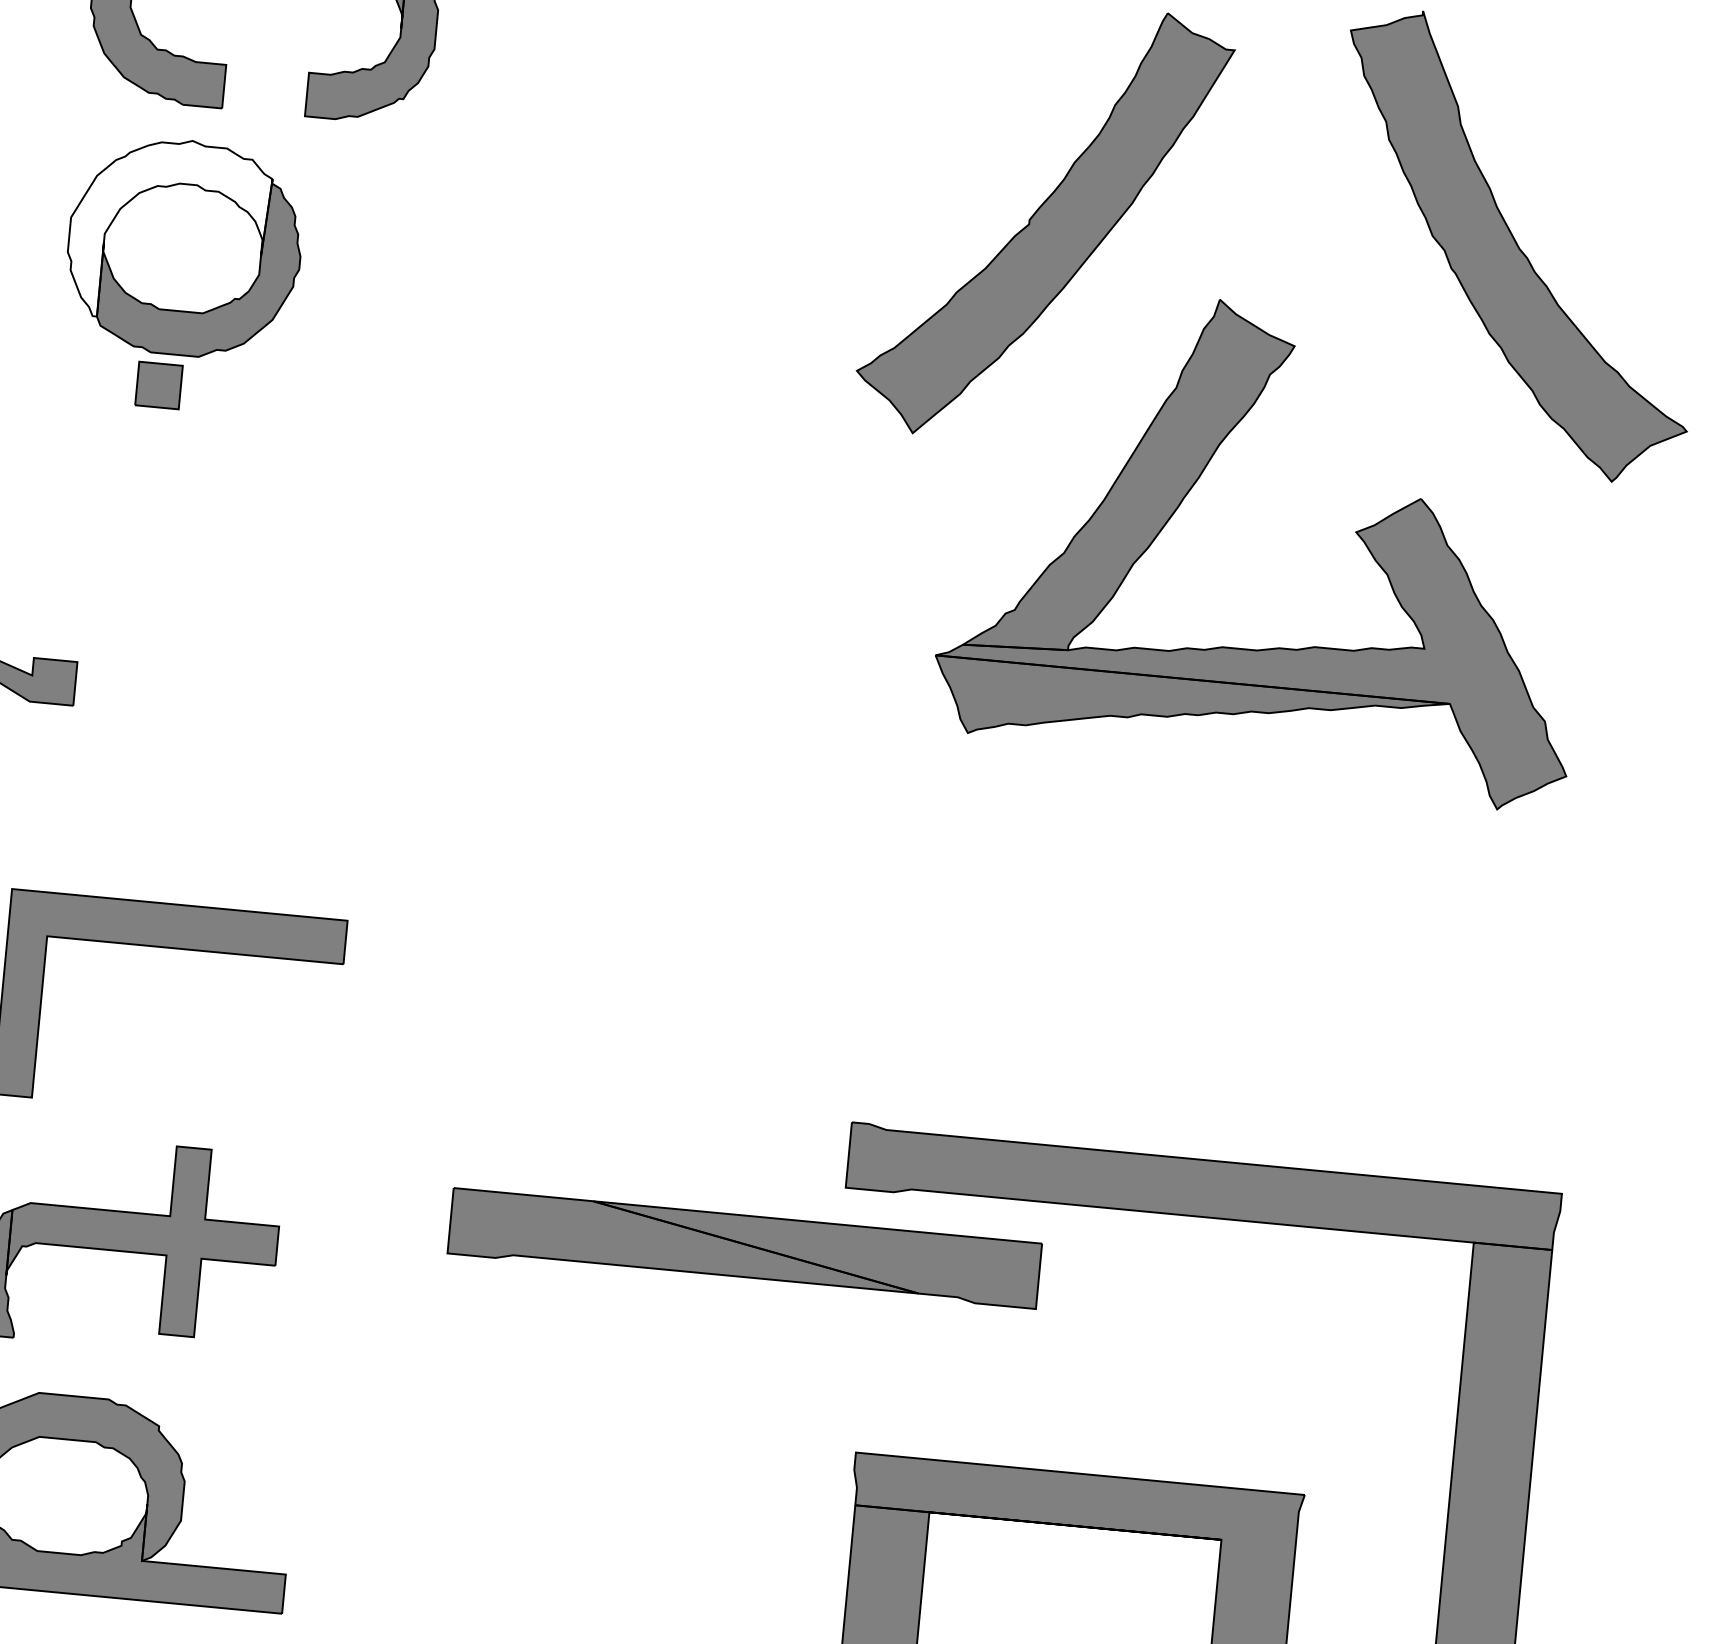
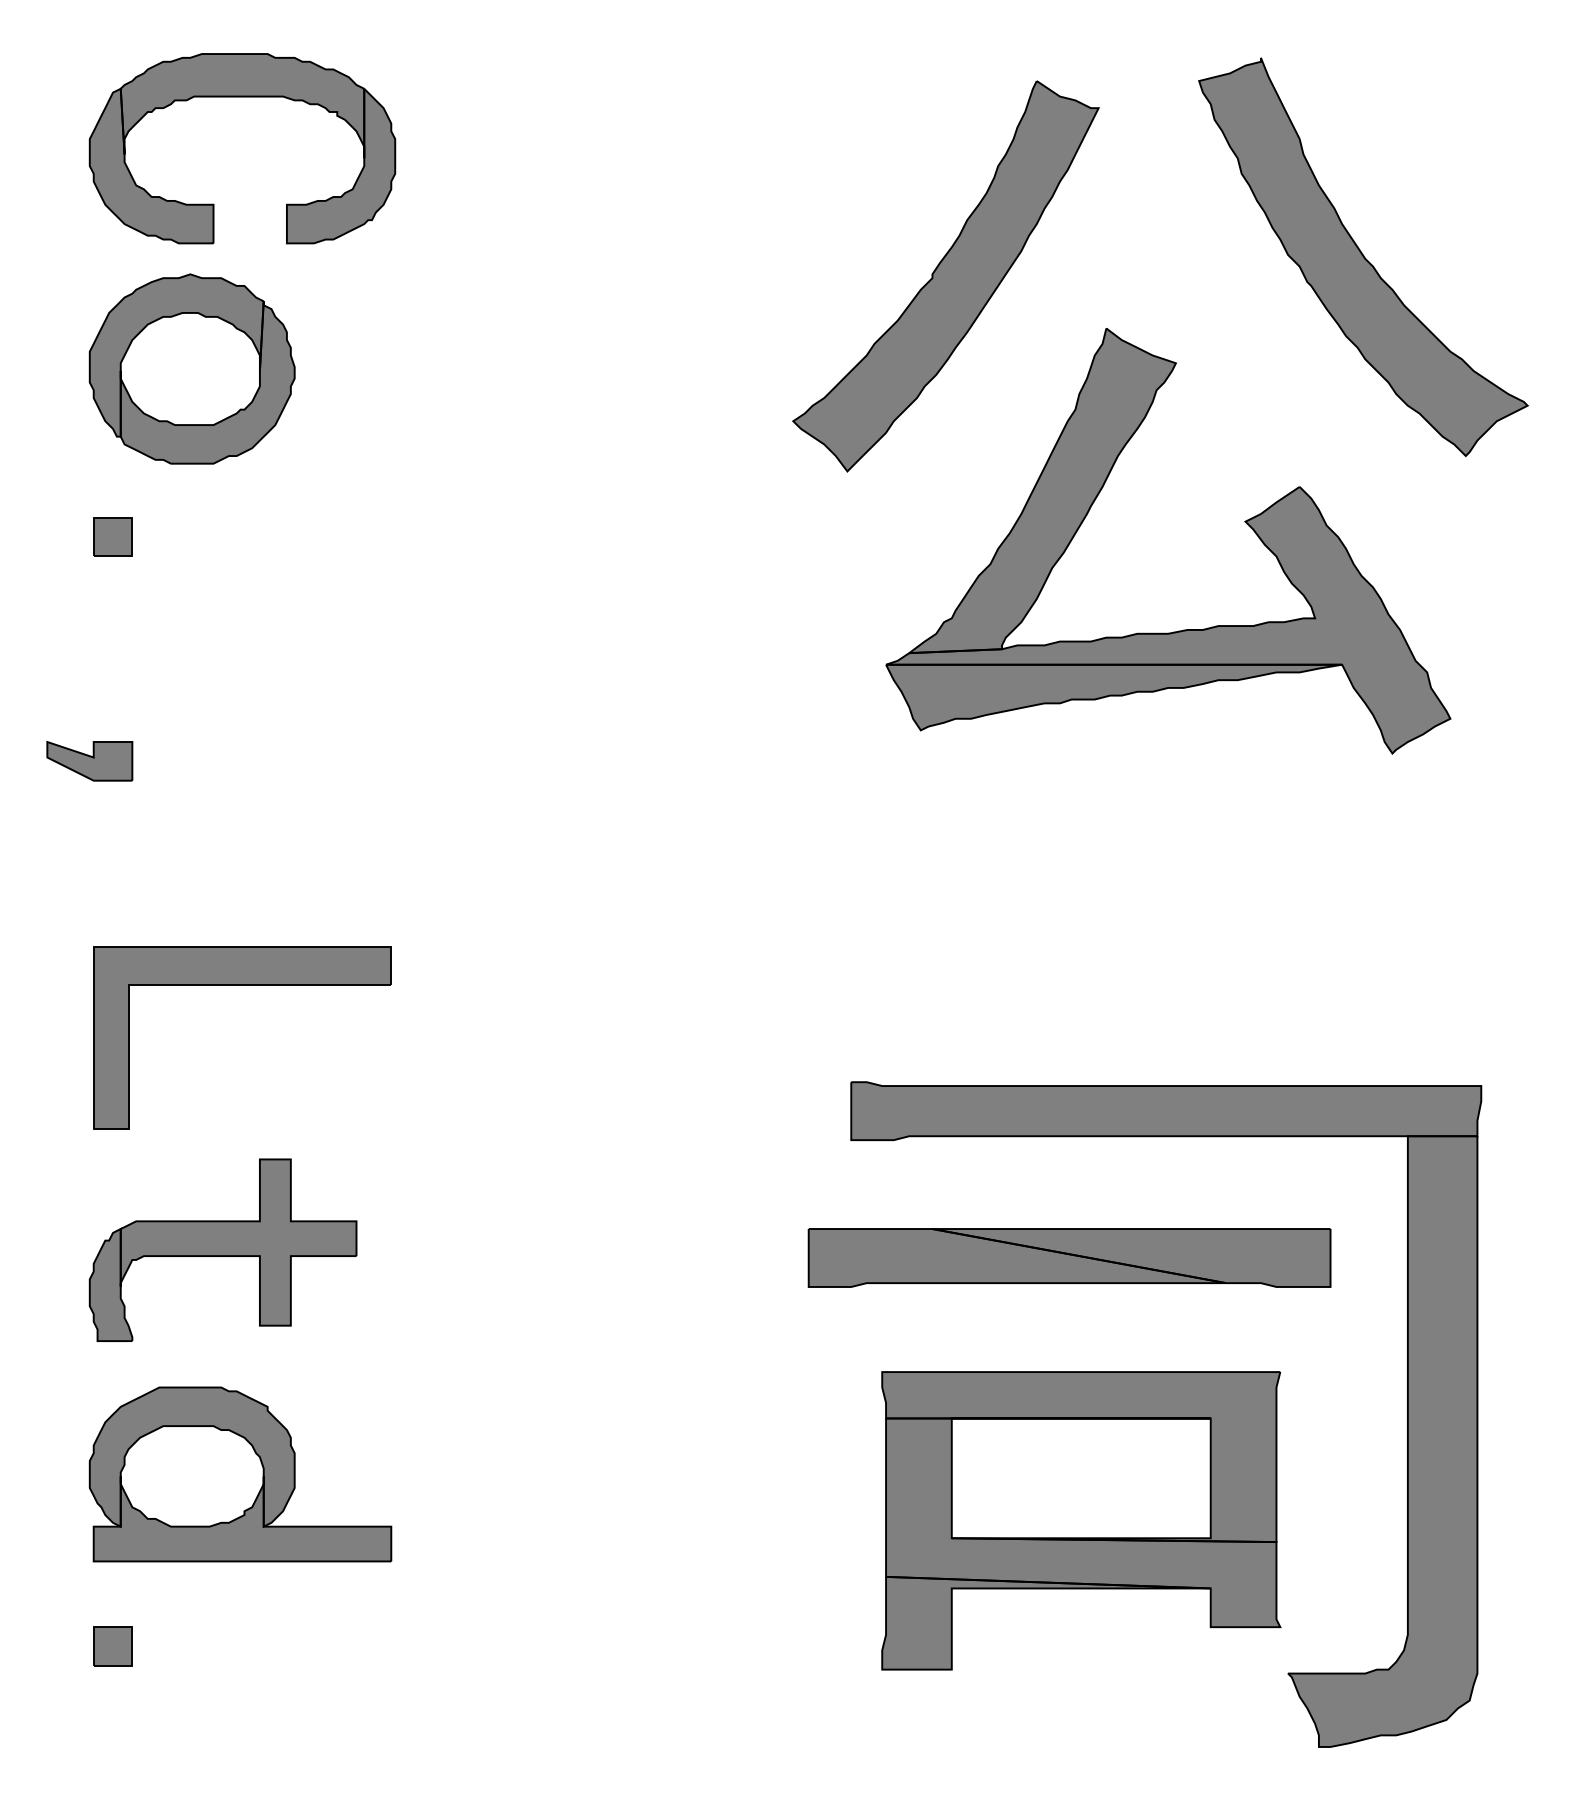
fill: (168, 230) -> (176, 355), added
part: (158, 384) -> (112, 536), moved
part: (744, 1247) -> (1069, 1257), moved

